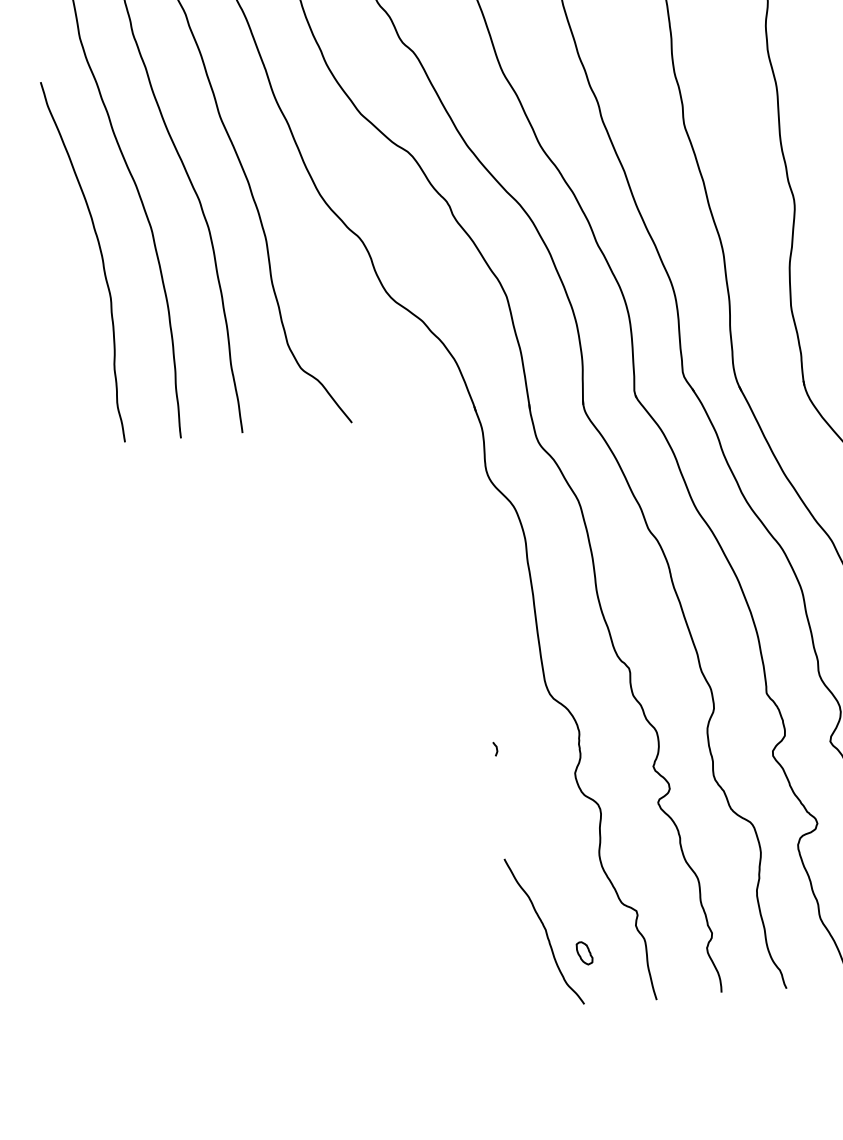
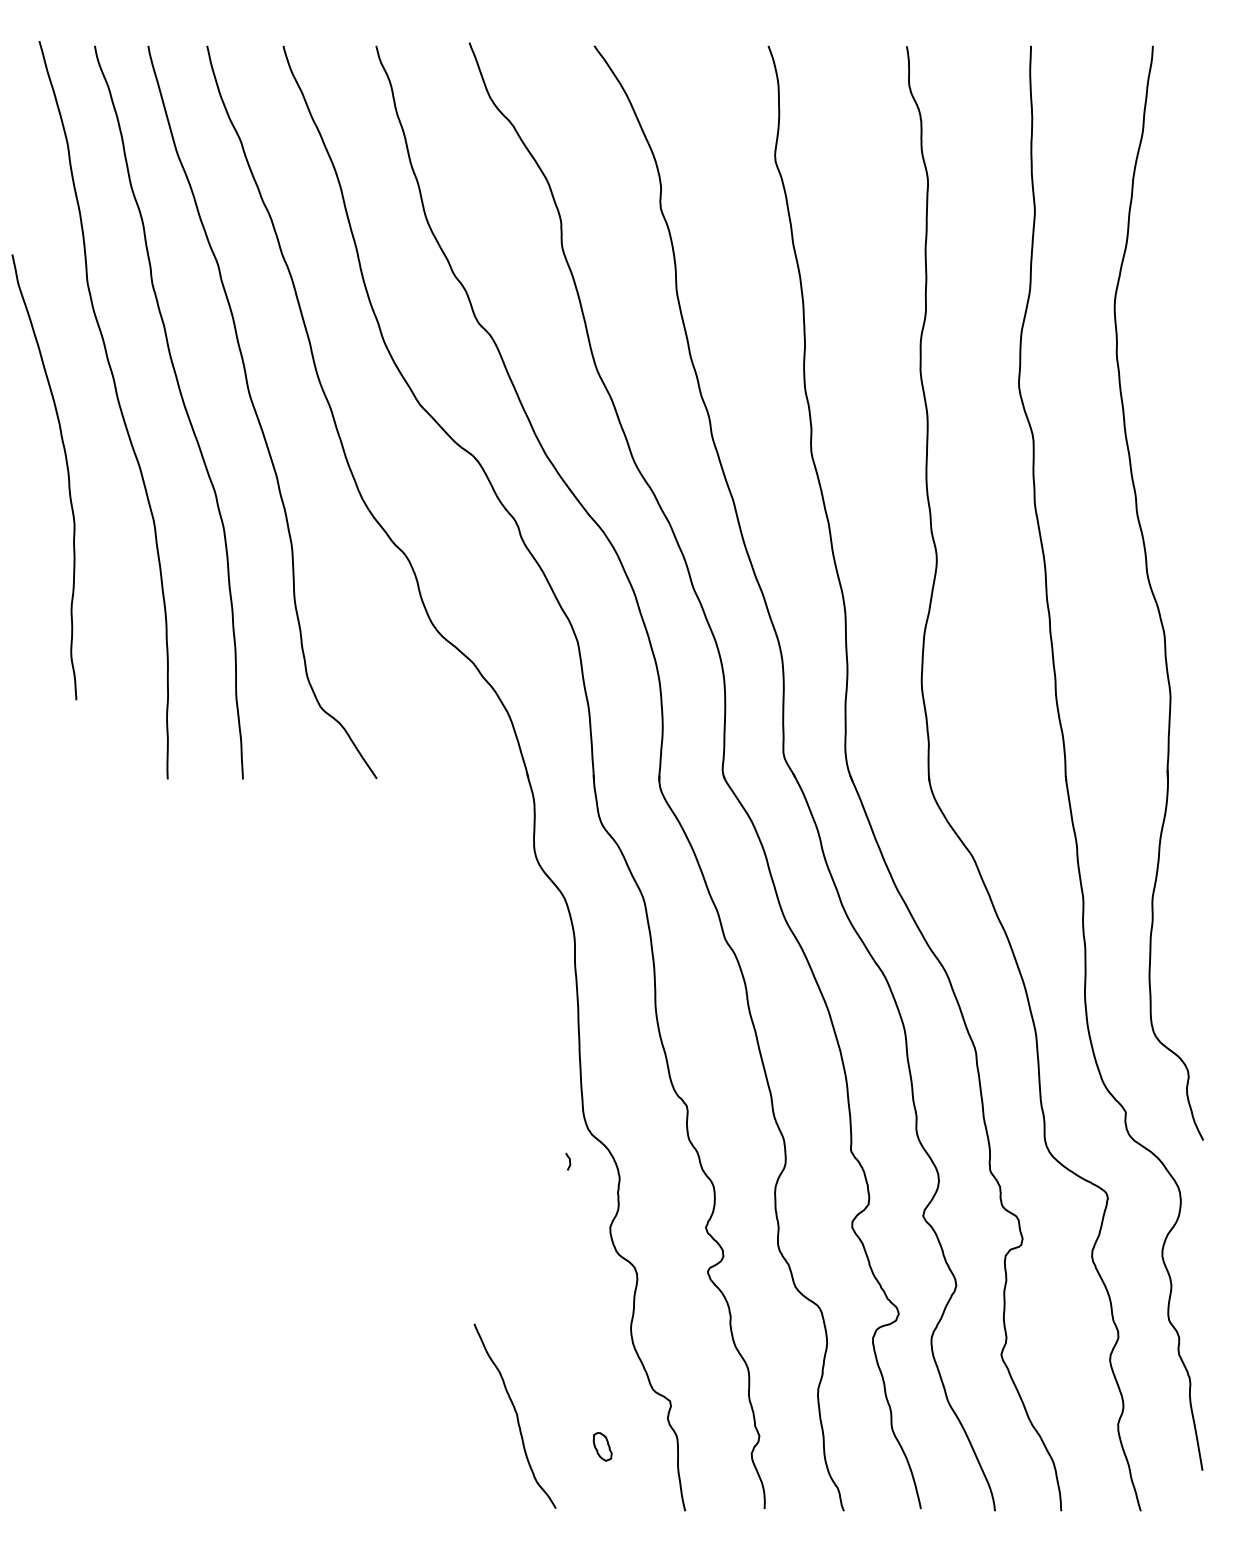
curve: (101, 259) -> (67, 476), moved
curve: (496, 748) -> (569, 1161), moved
curve: (545, 930) -> (516, 1415), moved

